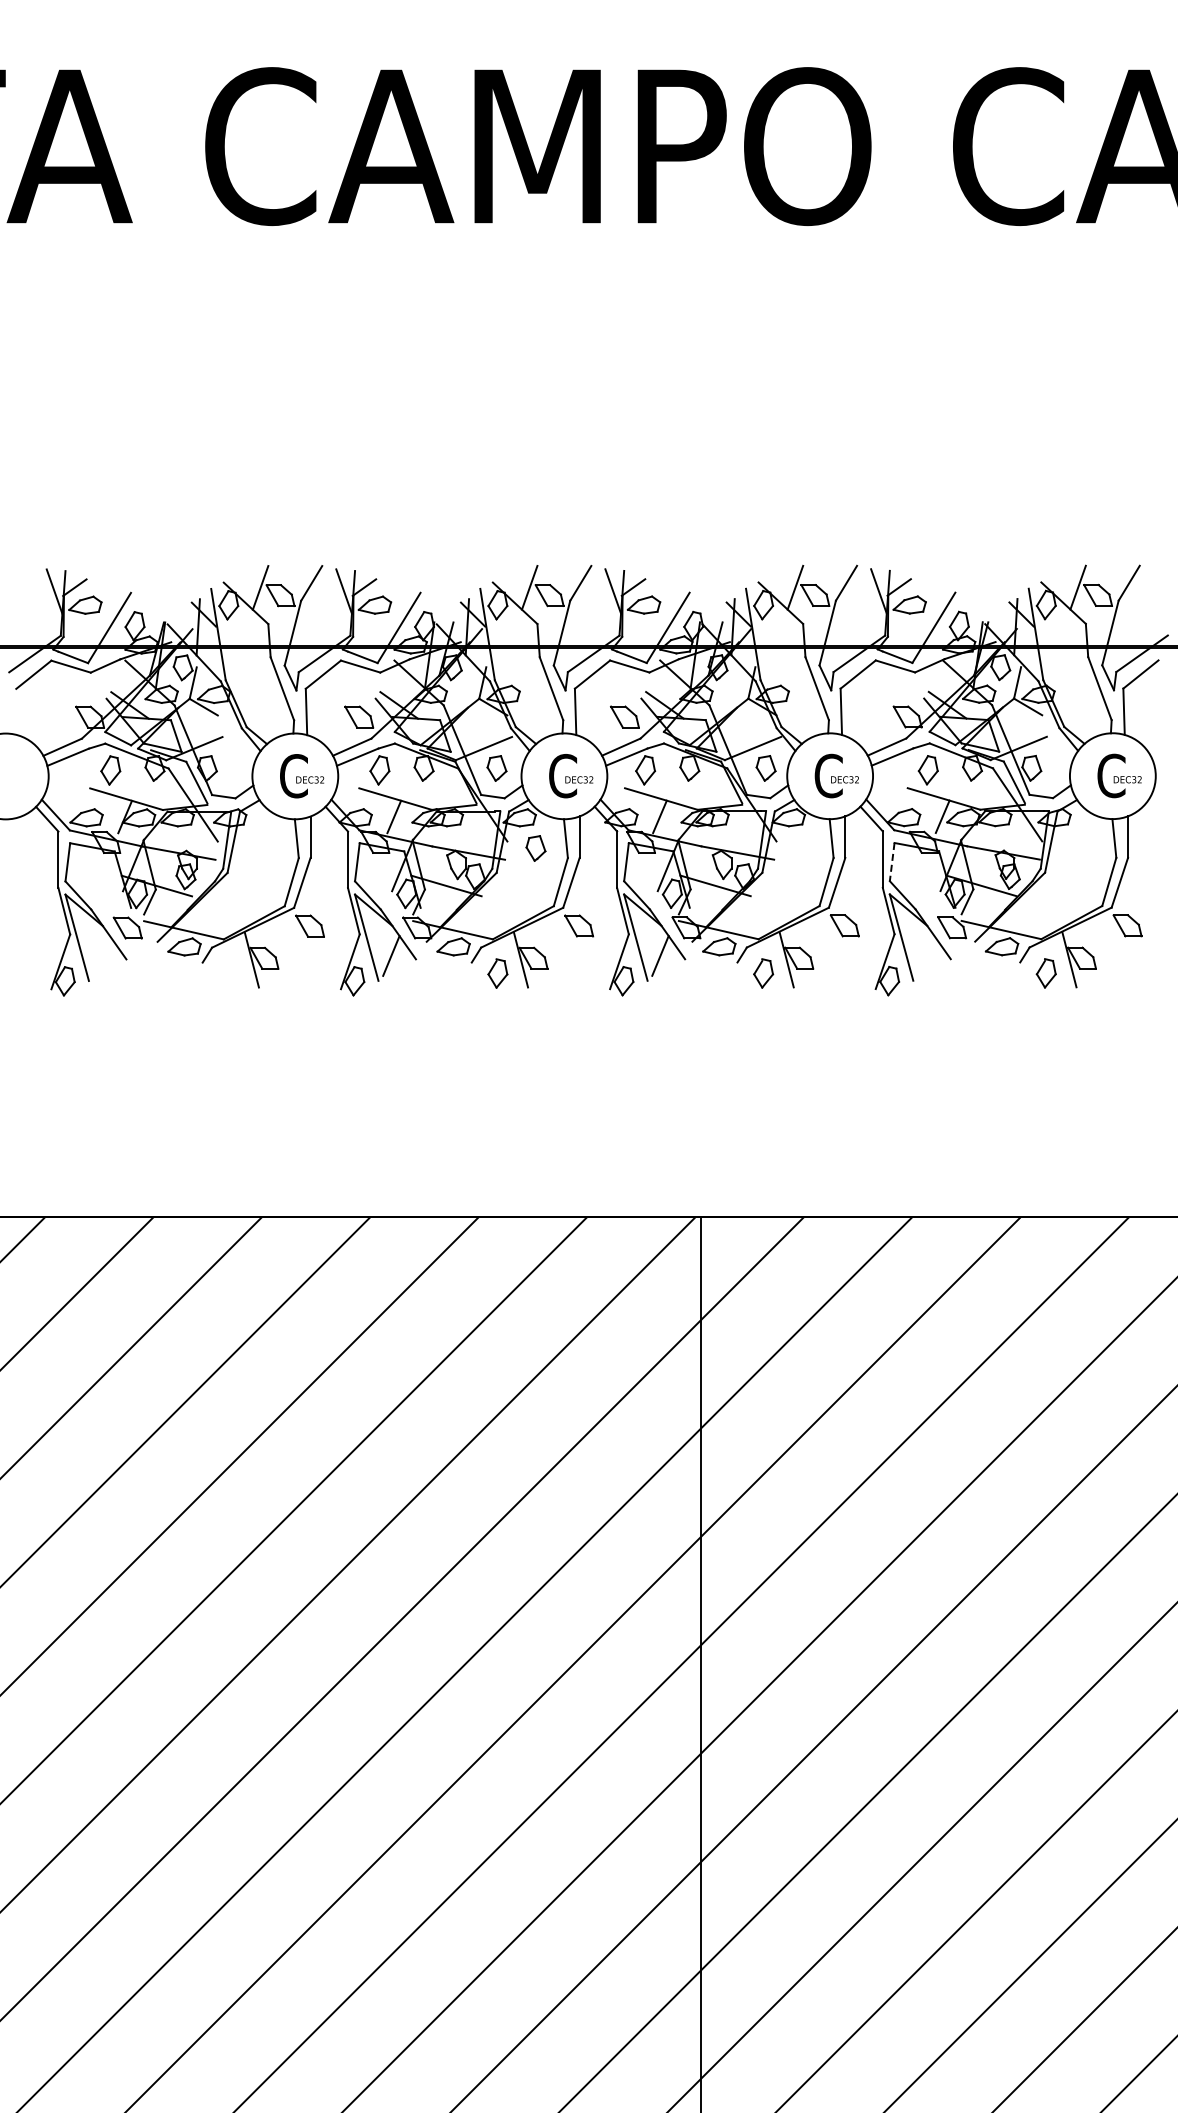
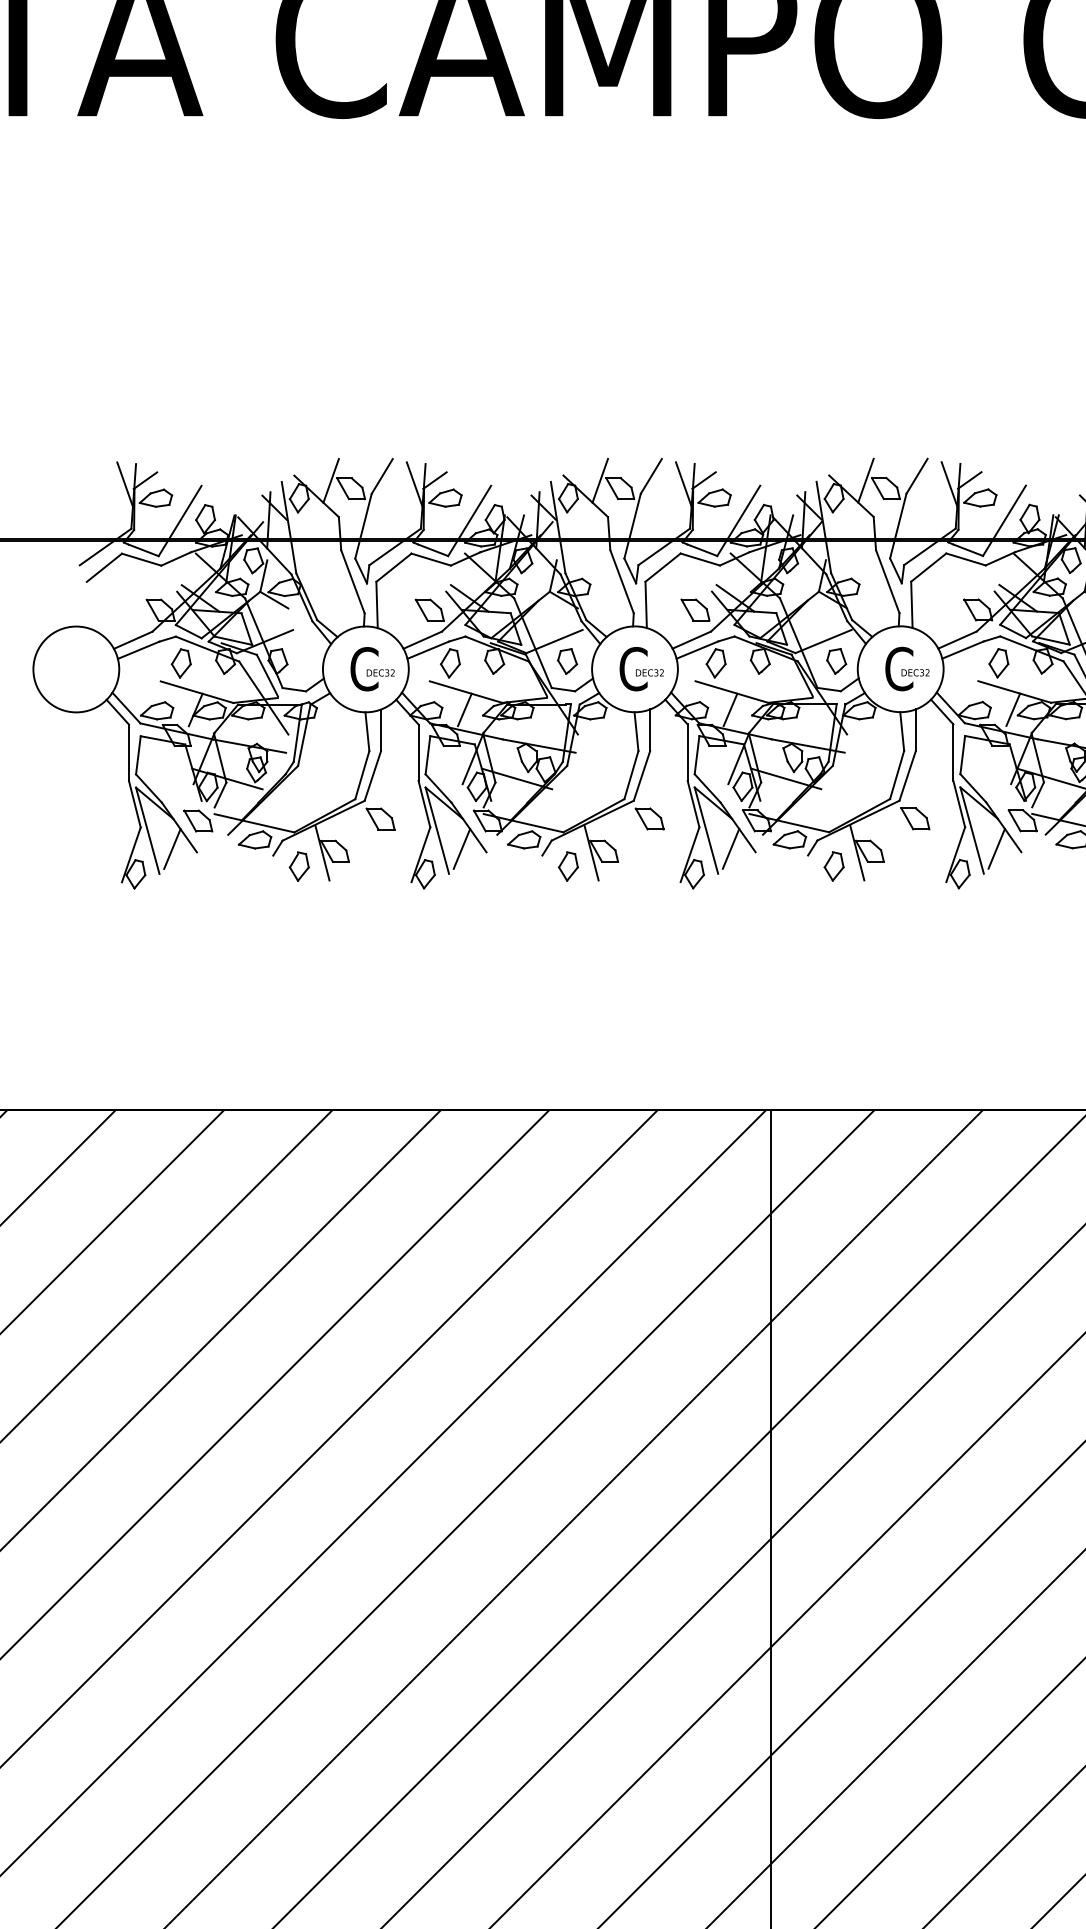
part: (535, 848) -> (606, 741), removed
line: (892, 862) -> (963, 755), dashed -> solid
line: (101, 955) -> (172, 848), added
line: (925, 955) -> (996, 848), added
part: (228, 973) -> (299, 866), added

